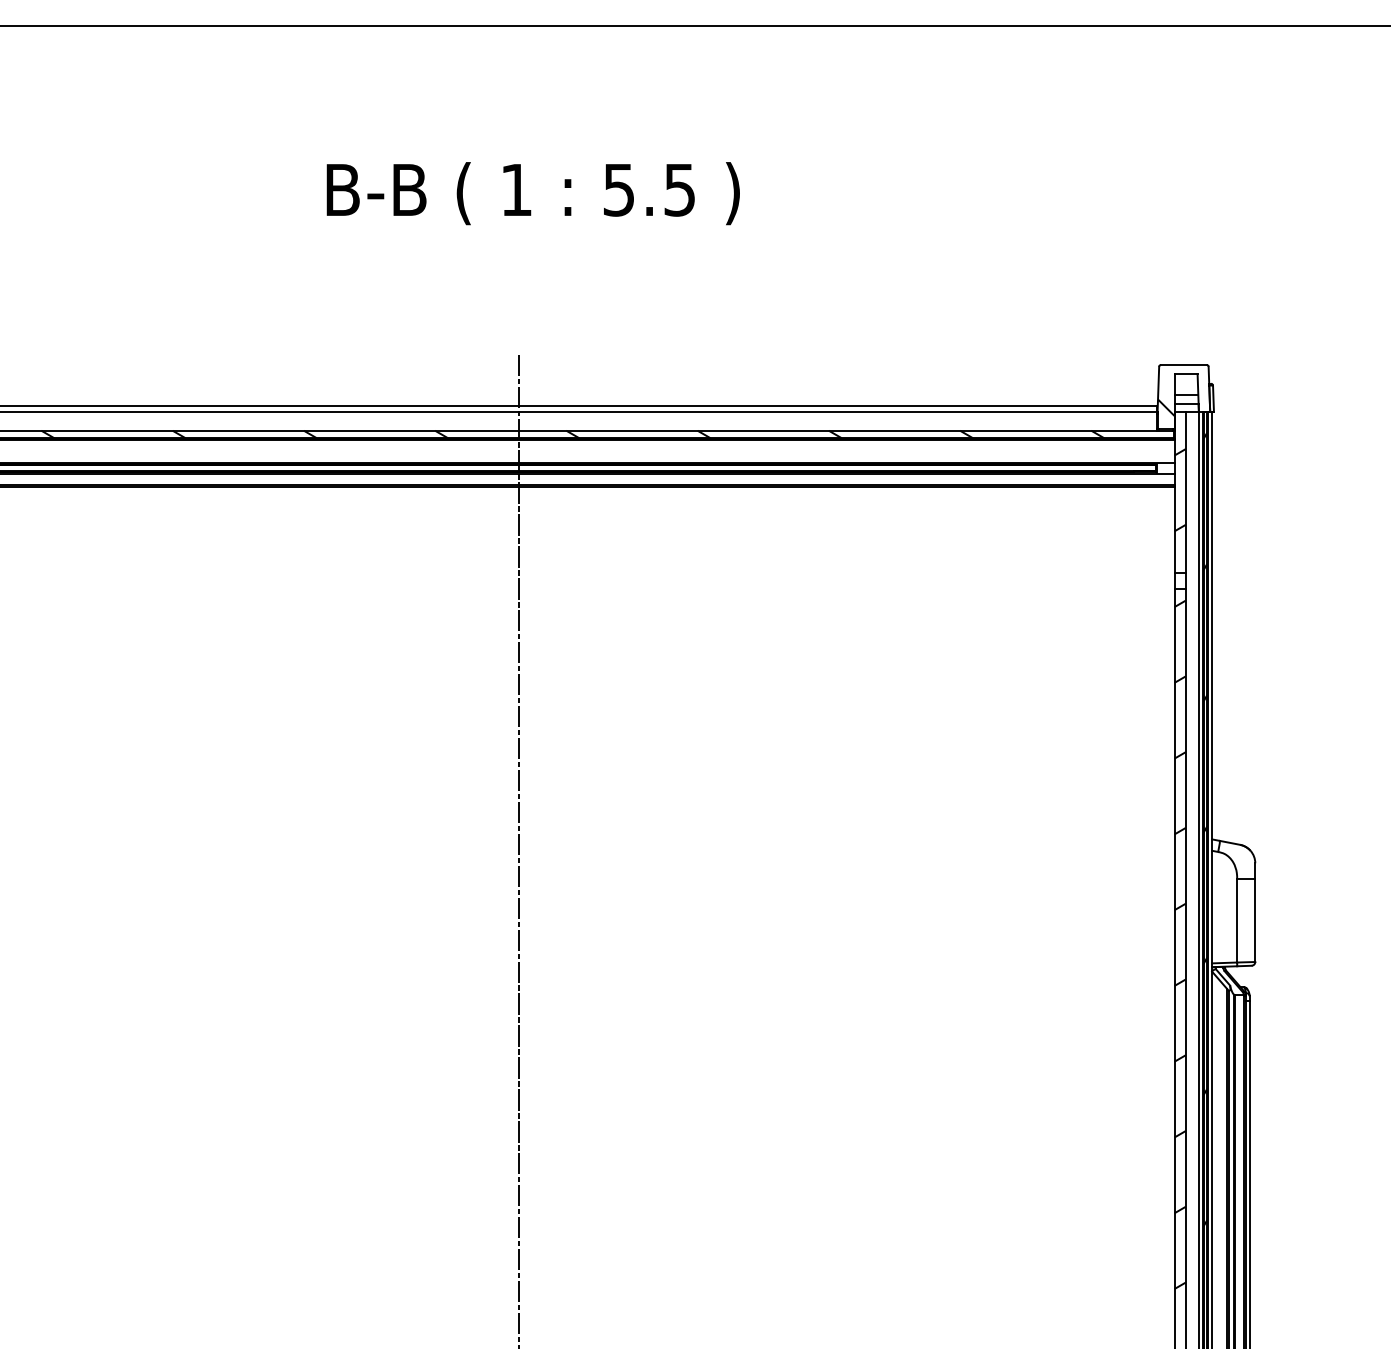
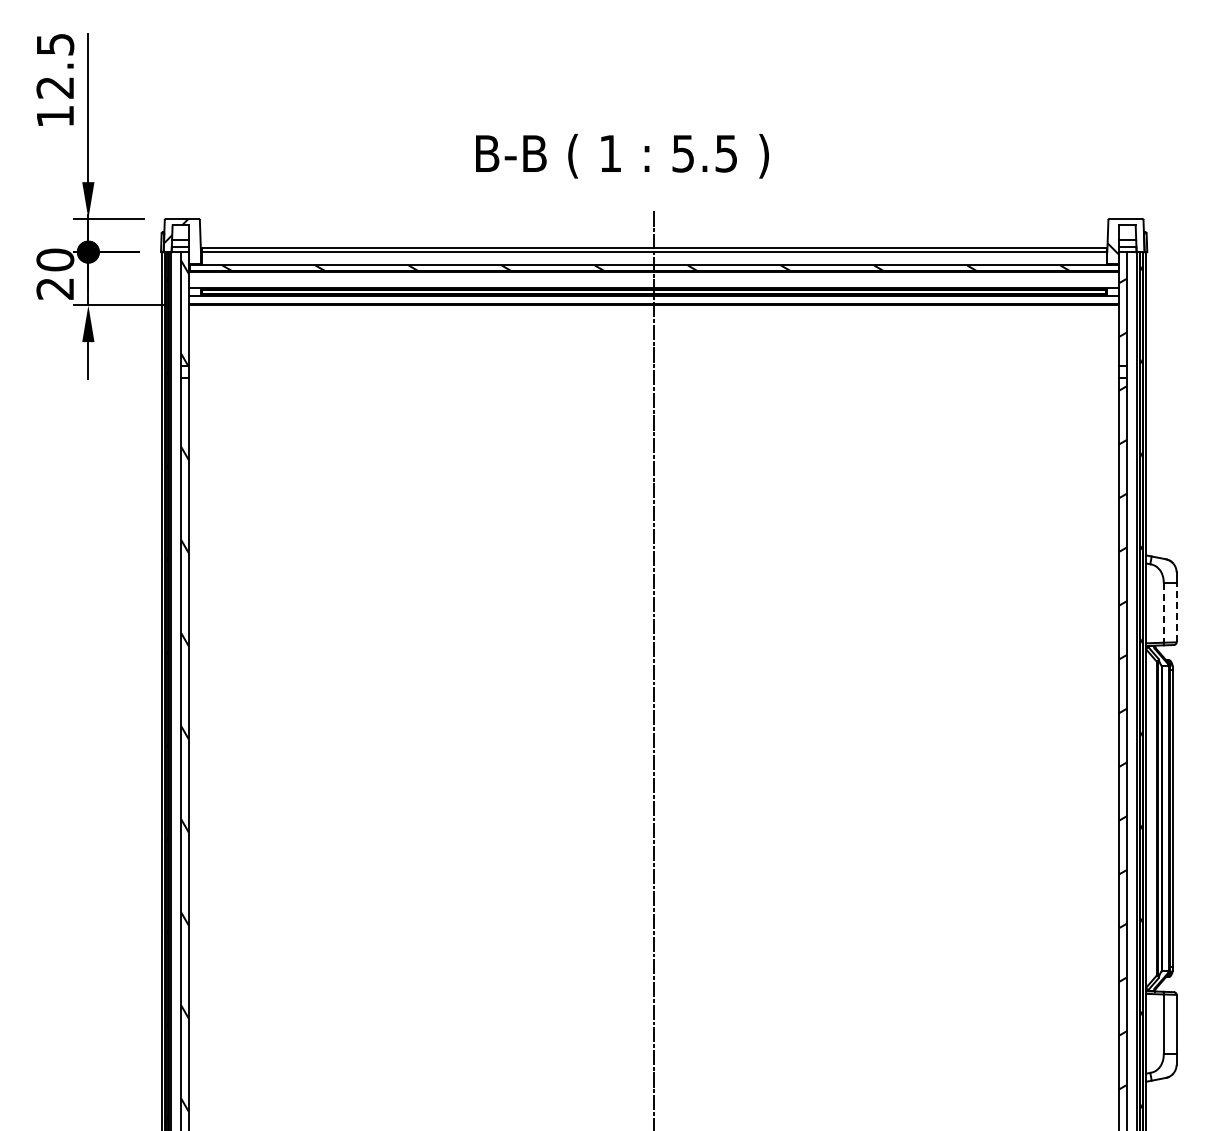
text: (533, 193) -> (622, 156), moved
line: (1255, 919) -> (1176, 612), solid -> dashed
line: (1236, 921) -> (1163, 613), solid -> dashed

